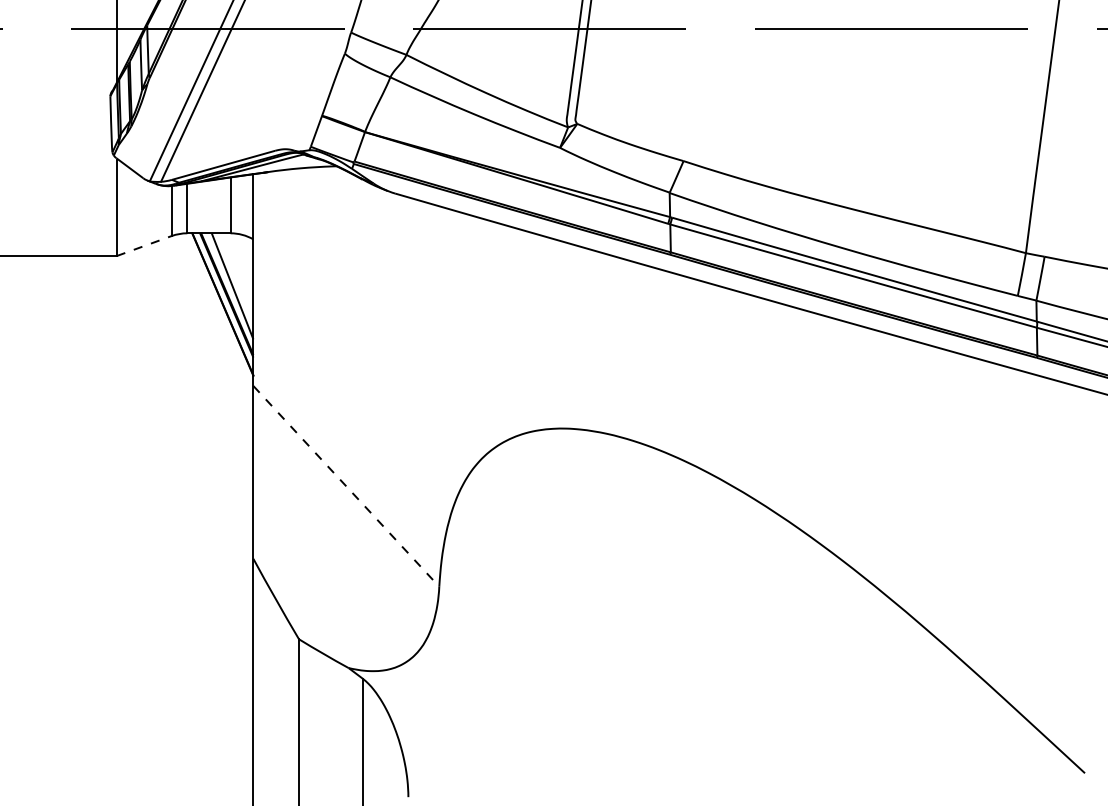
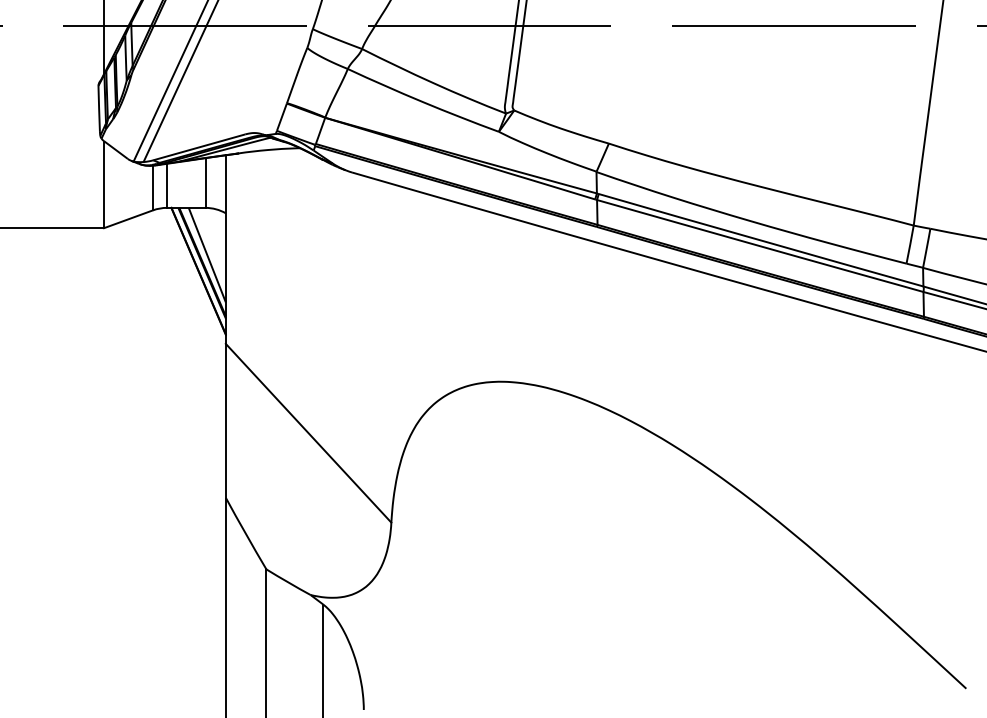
line: (145, 246) -> (129, 219), dashed -> solid
line: (346, 486) -> (308, 433), dashed -> solid

